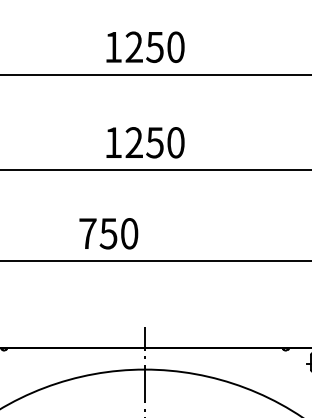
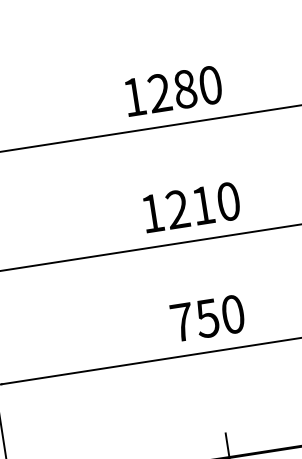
text: (154, 46) -> (184, 88), 1250 -> 1280
text: (154, 142) -> (202, 205), 1250 -> 1210
text: (108, 233) -> (207, 318), moved

